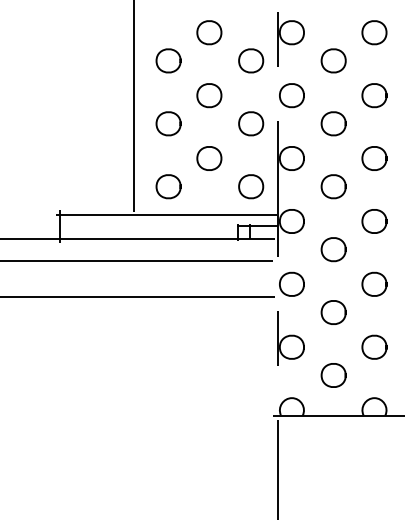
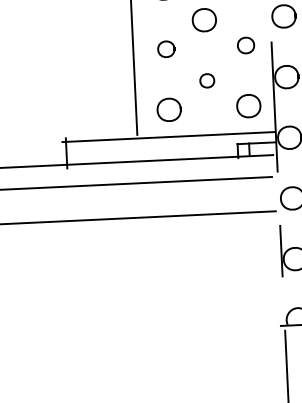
part: (168, 123) -> (166, 48), size x0.7
part: (251, 123) -> (246, 45), size x0.7
part: (209, 158) -> (207, 80), size x0.6

